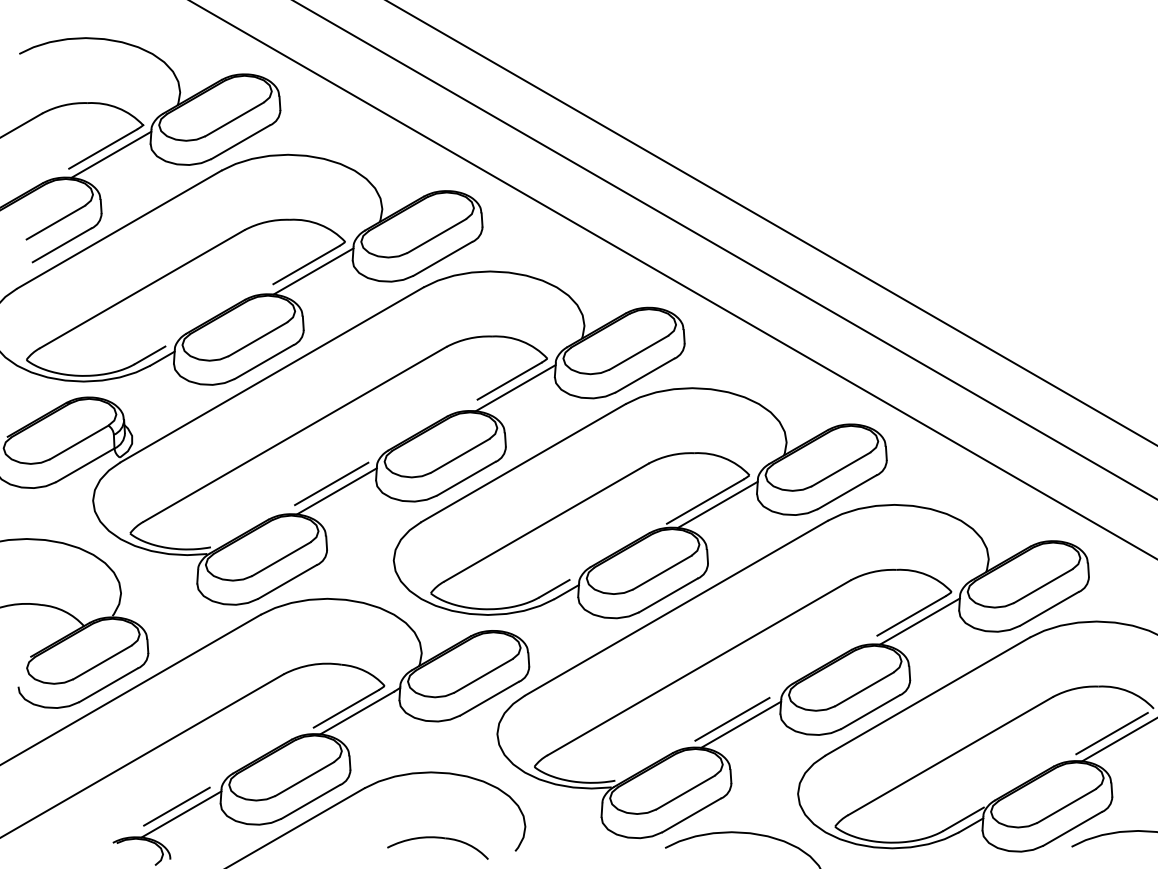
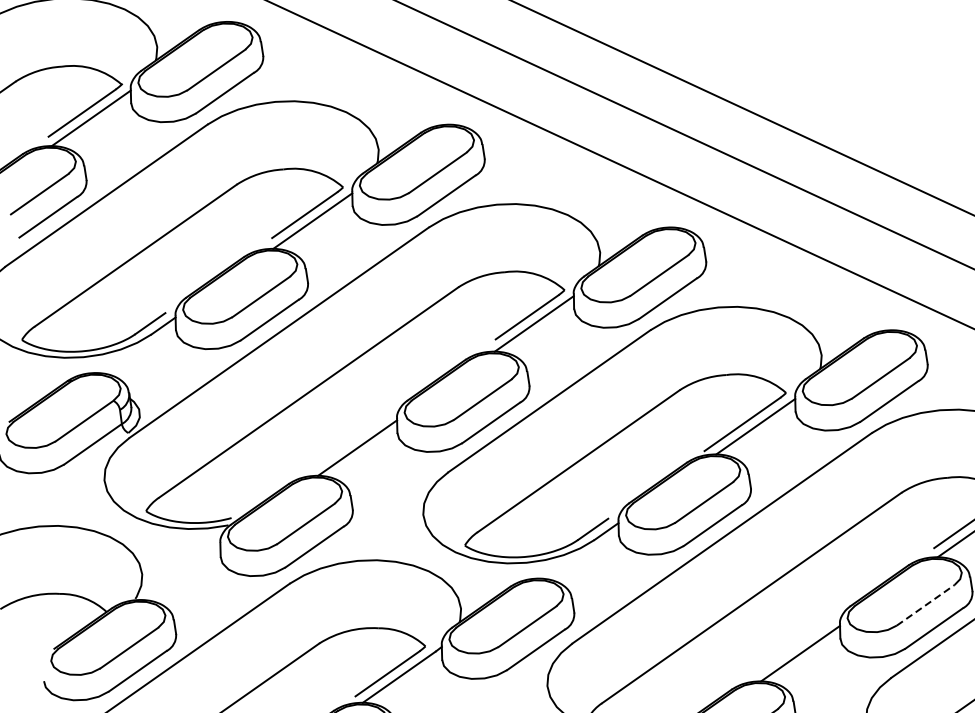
line: (331, 483) -> (351, 440), removed
line: (864, 689) -> (925, 605), solid -> dashed
line: (732, 718) -> (790, 647), removed

